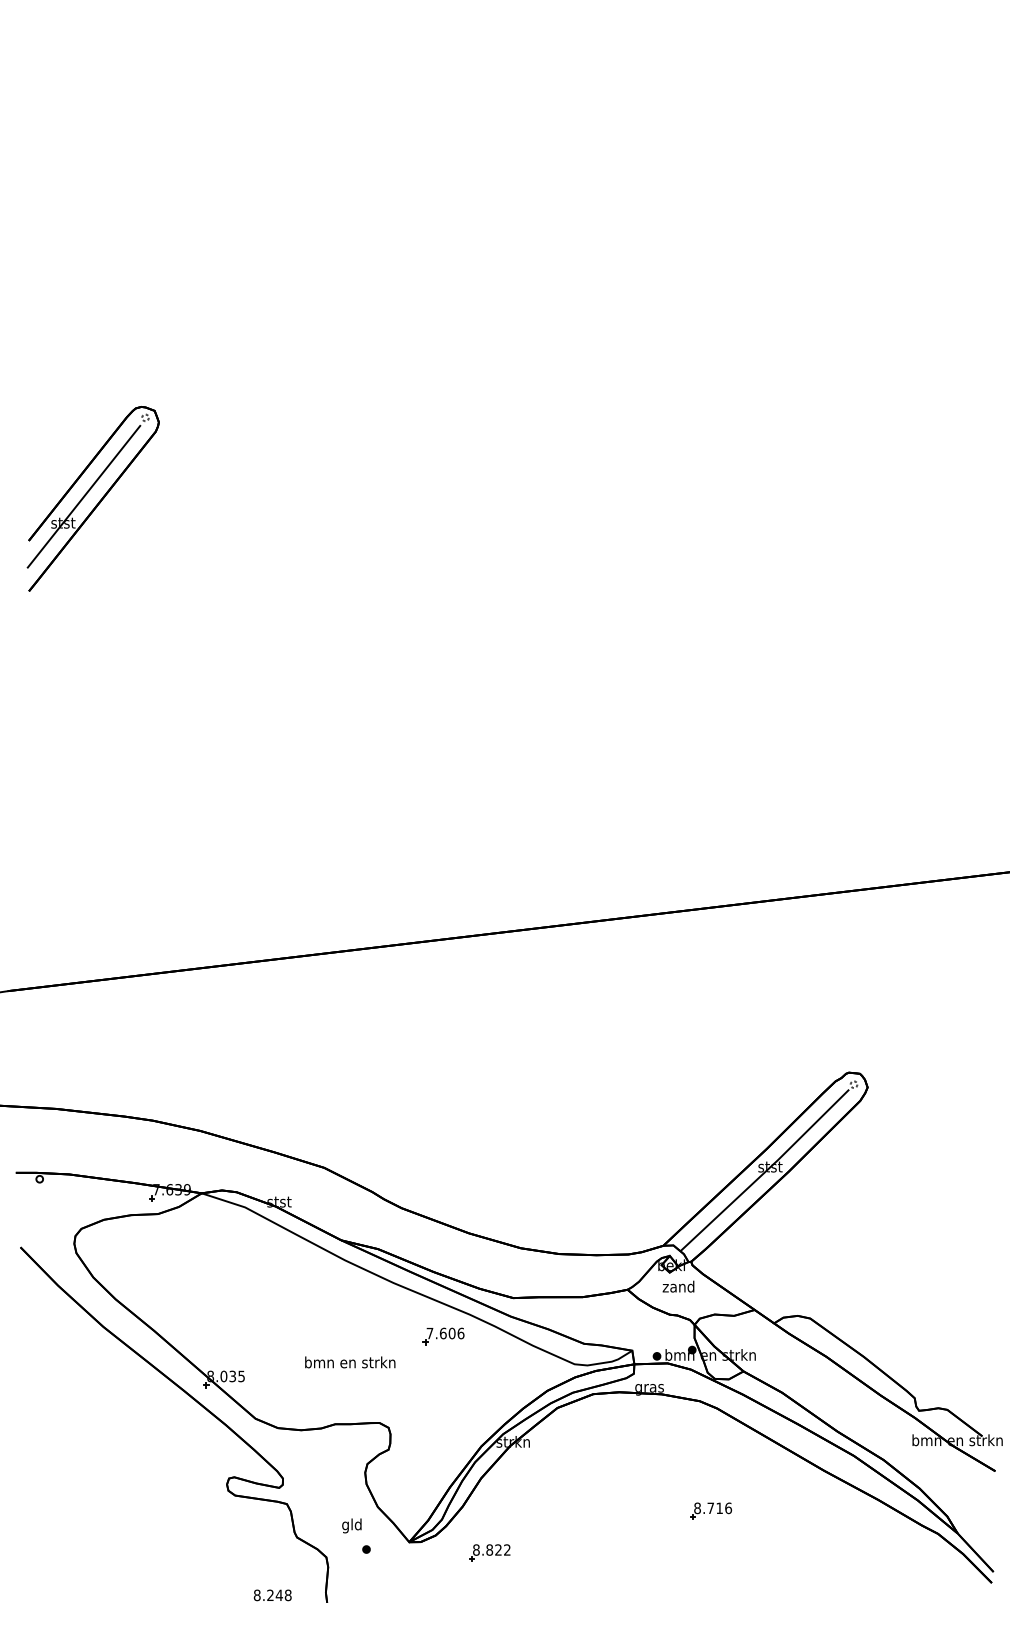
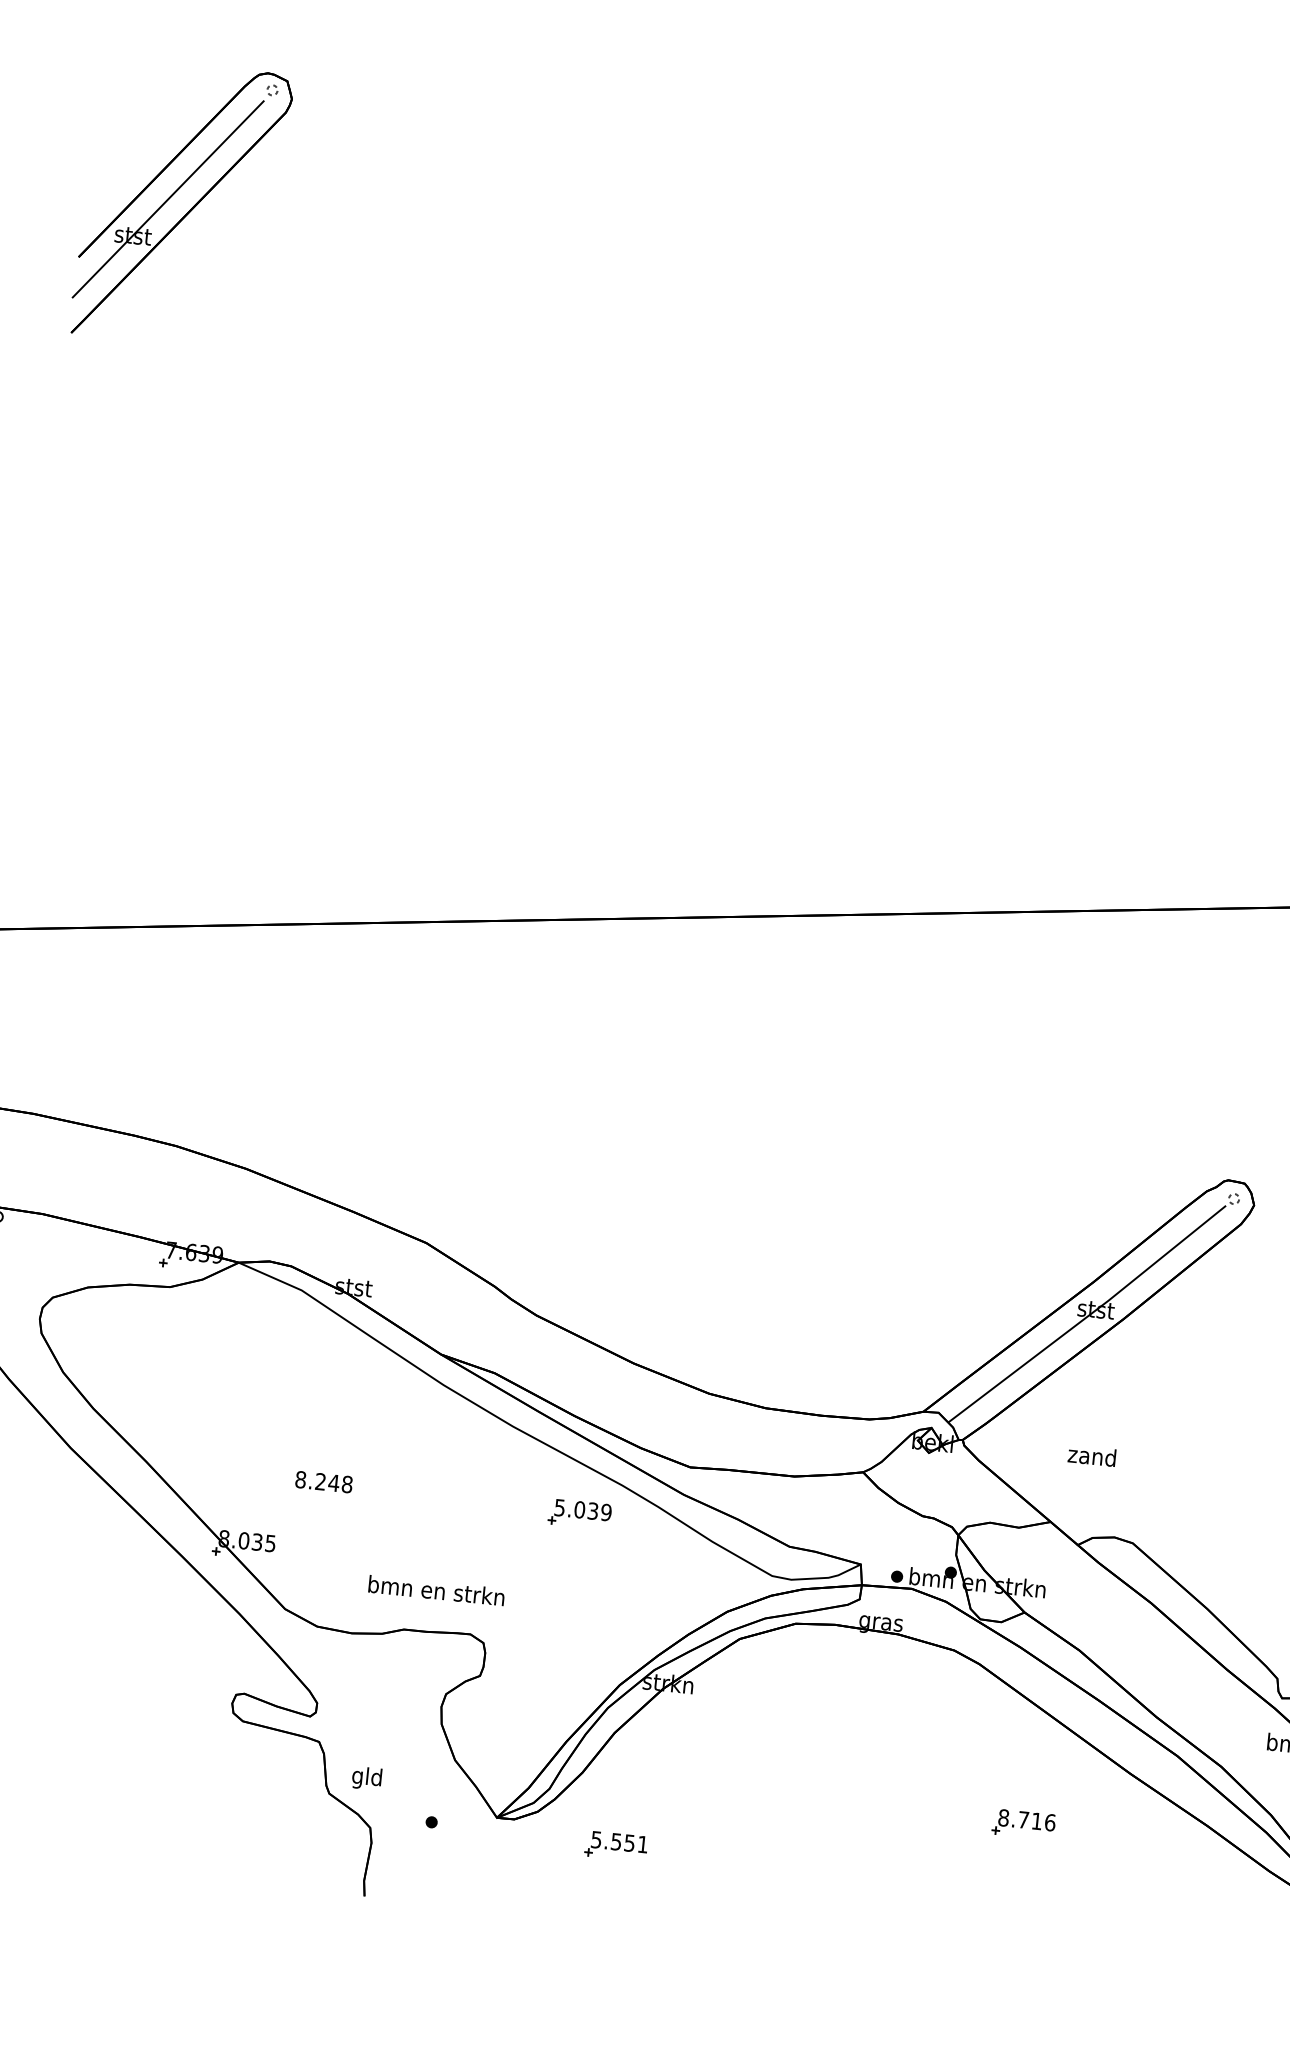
text: (678, 1286) -> (1092, 1455), moved
text: (445, 1333) -> (583, 1510), 7.606 -> 5.039
text: (350, 1362) -> (436, 1590), moved
part: (711, 1510) -> (1024, 1823), moved
text: (351, 1525) -> (366, 1777), moved
text: (491, 1549) -> (619, 1841), 8.822 -> 5.551
text: (272, 1595) -> (323, 1482), moved

